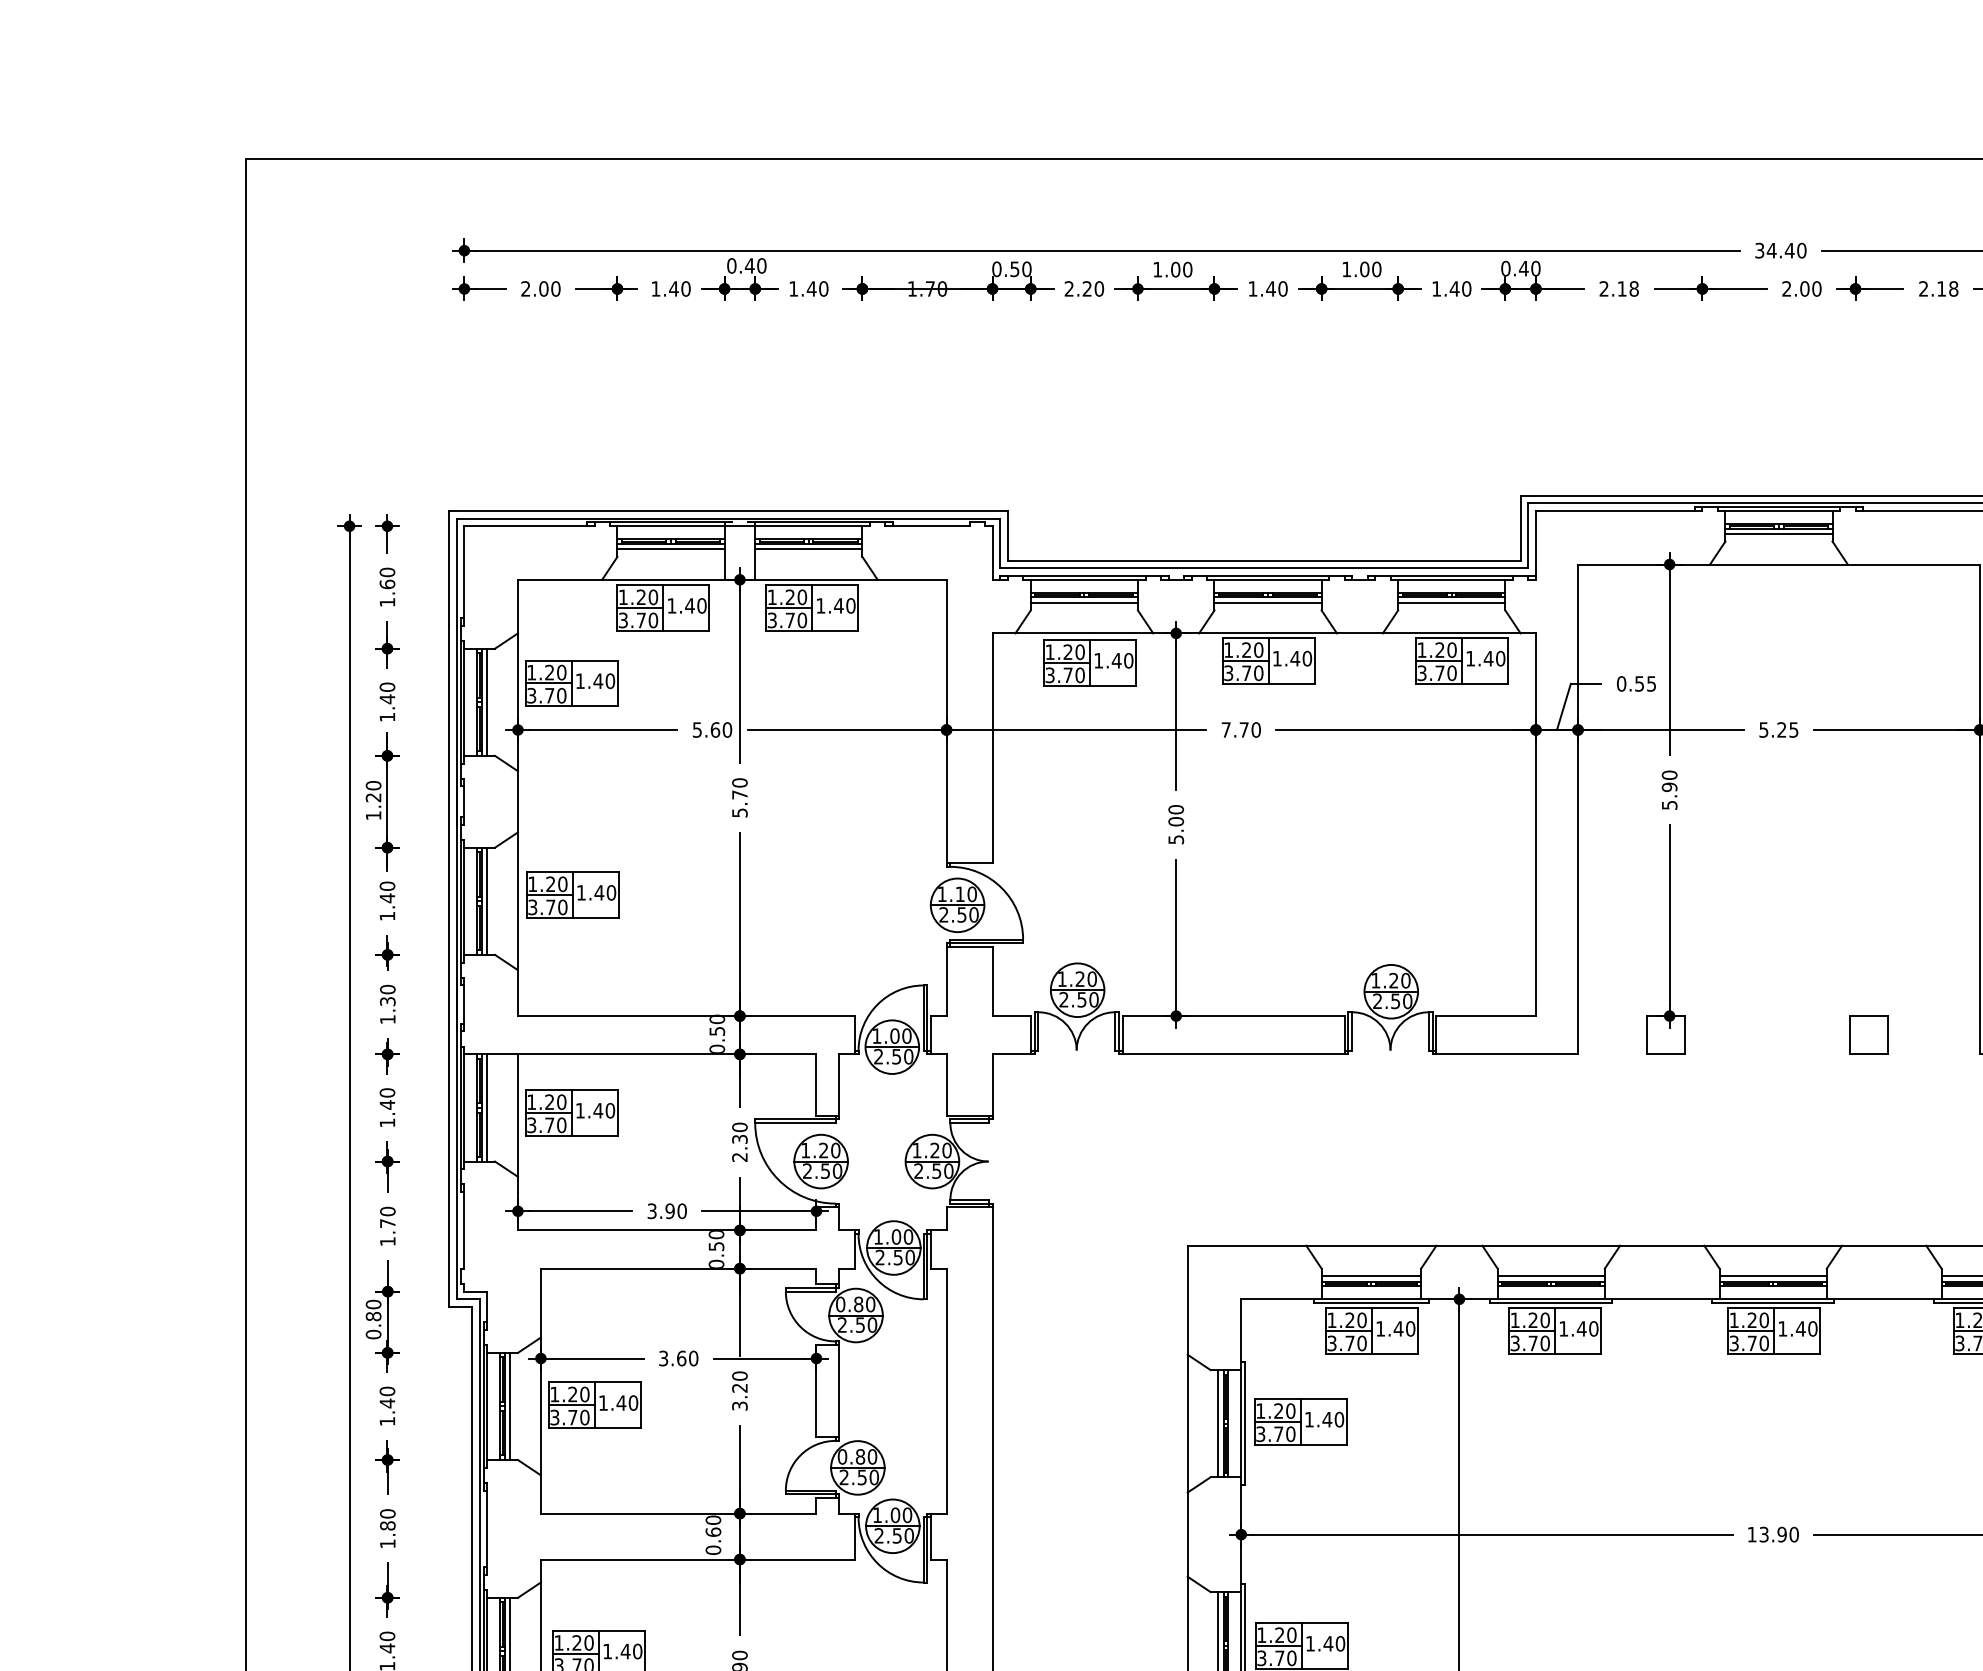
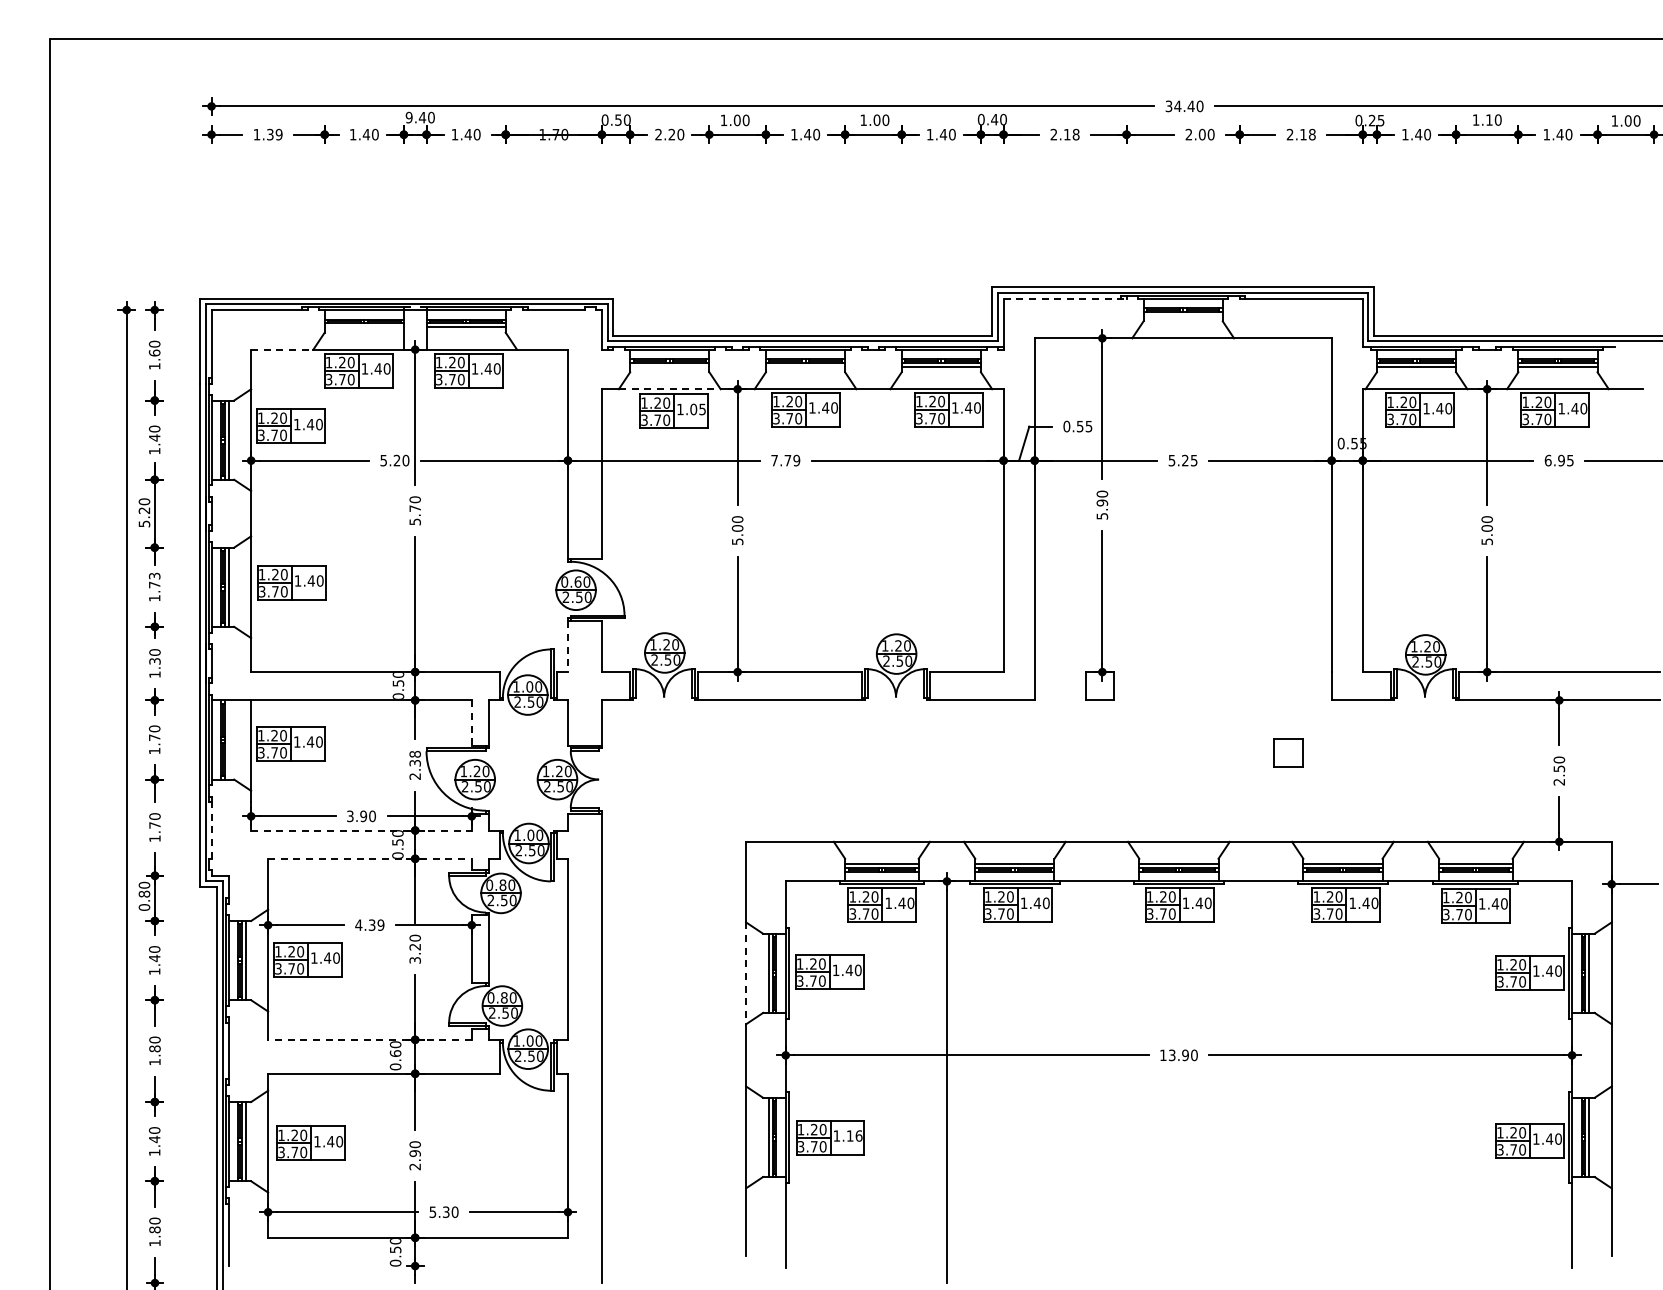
text: (730, 265) -> (408, 117), 0.40 -> 9.40
text: (540, 288) -> (267, 134), 2.00 -> 1.39
line: (1619, 510) -> (1065, 298), solid -> dashed
line: (1778, 533) -> (1182, 315), removed
line: (669, 549) -> (363, 327), removed
line: (560, 579) -> (282, 349), solid -> dashed
line: (1083, 602) -> (669, 366), removed
line: (1267, 602) -> (805, 366), removed
line: (1083, 633) -> (669, 389), solid -> dashed
text: (1123, 660) -> (698, 409), 1.40 -> 1.05
text: (714, 729) -> (396, 460), 5.60 -> 5.20
text: (1255, 729) -> (796, 460), 7.70 -> 7.79
text: (373, 815) -> (144, 523), 1.20 -> 5.20
text: (387, 892) -> (154, 580), 1.40 -> 1.73
text: (951, 893) -> (571, 581), 1.10 -> 0.60
line: (945, 982) -> (567, 647), solid -> dashed
part: (1868, 1034) -> (1288, 752), moved
line: (816, 1085) -> (471, 723), solid -> dashed
text: (387, 1104) -> (154, 737), 1.40 -> 1.70
line: (487, 1107) -> (228, 739), removed
text: (738, 1126) -> (414, 753), 2.30 -> 2.38
line: (464, 1230) -> (211, 830), solid -> dashed
line: (667, 1230) -> (361, 830), solid -> dashed
line: (678, 1268) -> (369, 858), solid -> dashed
text: (678, 1357) -> (369, 924), 3.60 -> 4.39
line: (1188, 1423) -> (746, 973), solid -> dashed
line: (678, 1513) -> (369, 1039), solid -> dashed
text: (1334, 1643) -> (854, 1135), 1.40 -> 1.16

